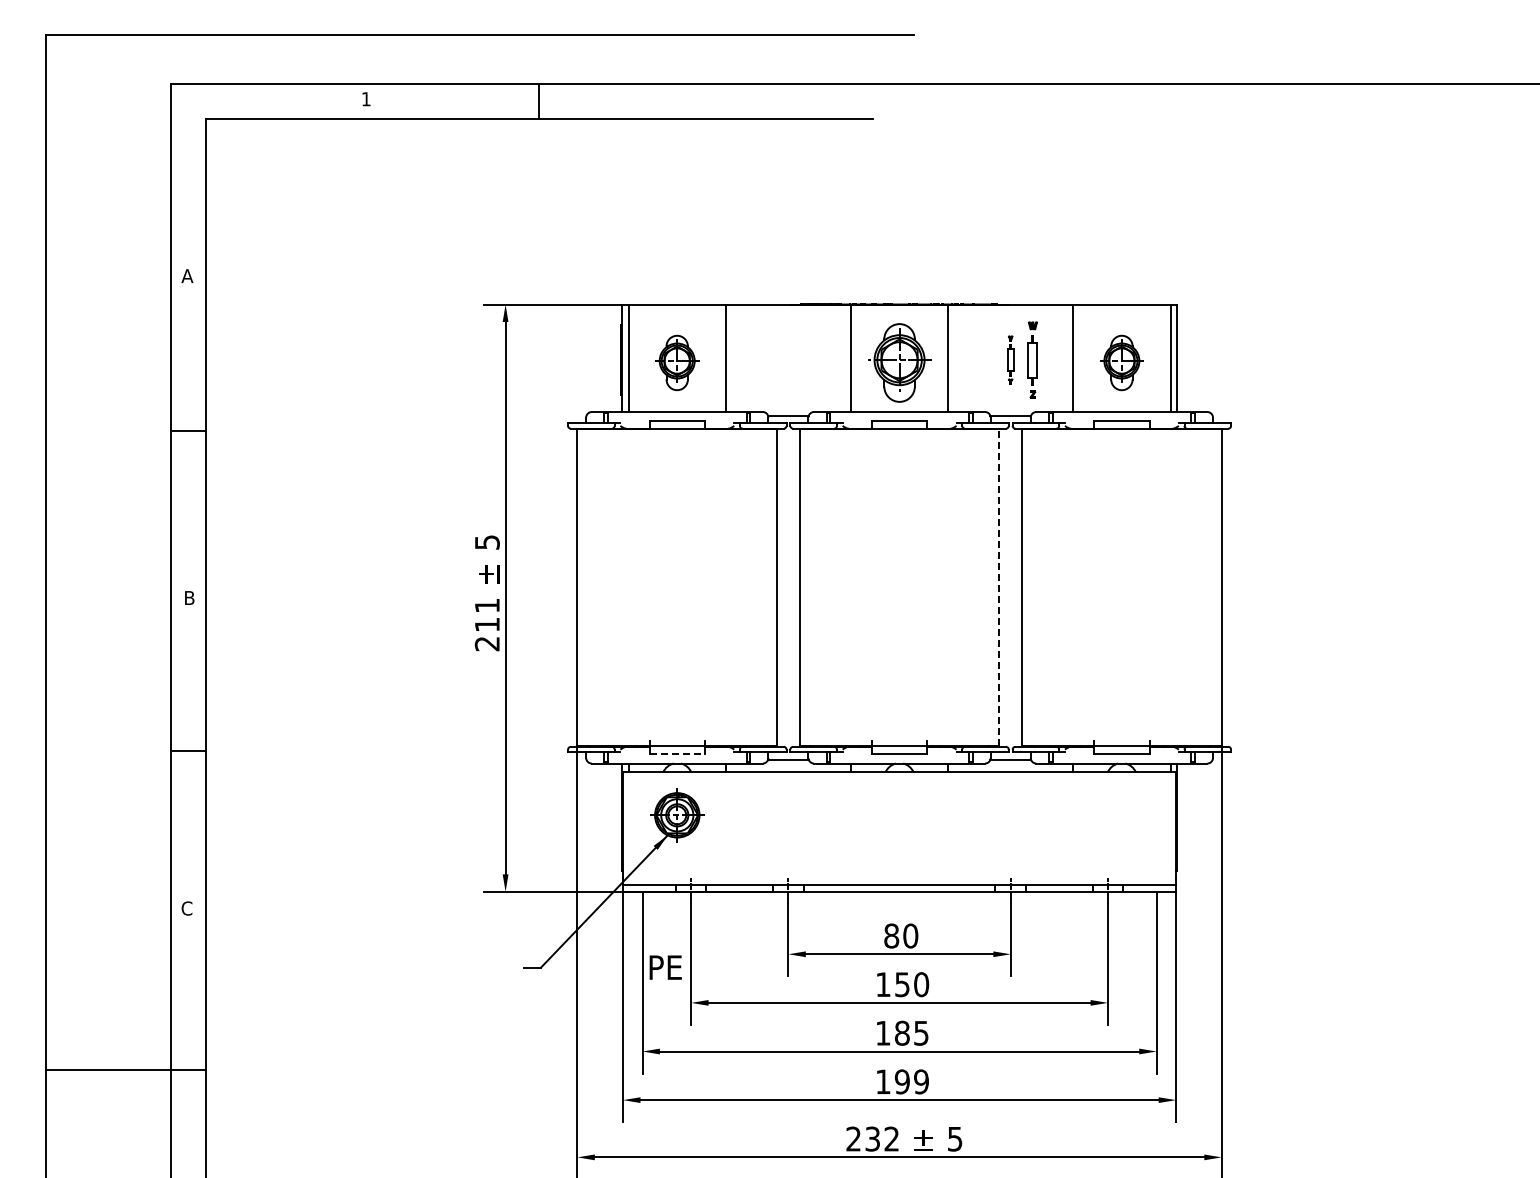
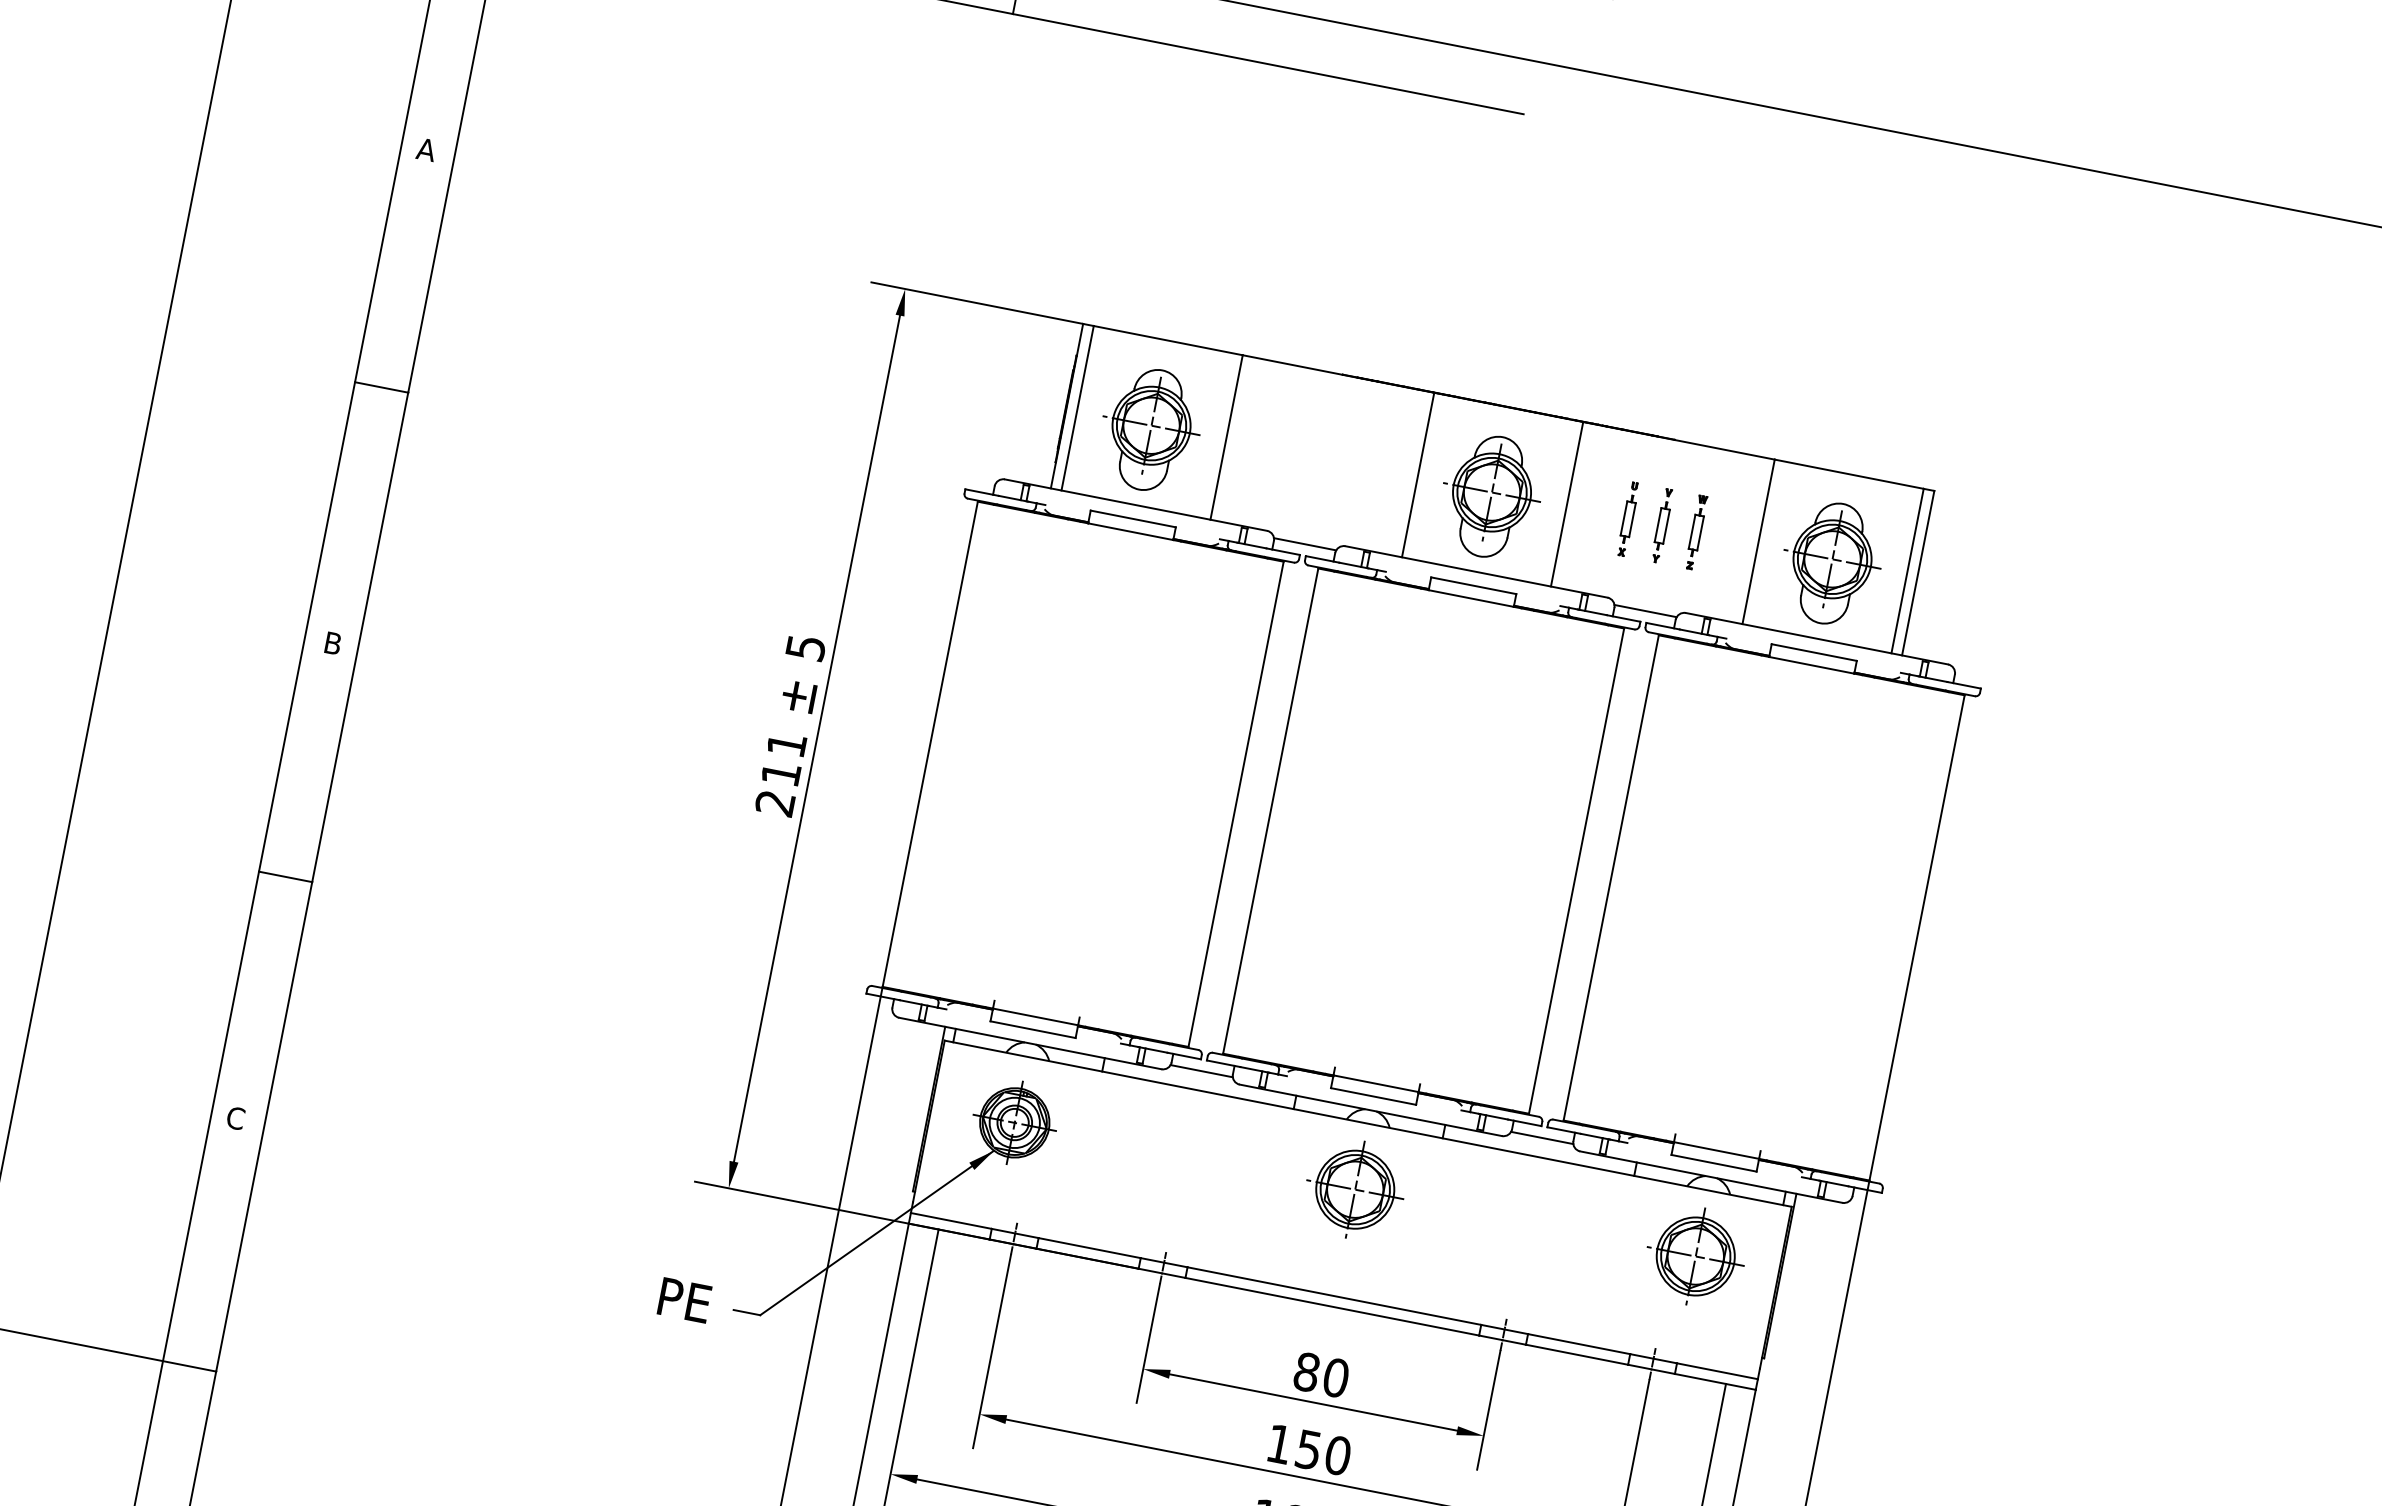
part: (1032, 359) -> (1695, 531), size x0.62
part: (988, 360) -> (1628, 519), added
part: (676, 362) -> (1149, 428), size x1.43
part: (1121, 362) -> (1831, 562), size x1.43
line: (999, 587) -> (1576, 870), dashed -> solid
line: (677, 754) -> (1033, 1029), dashed -> solid
part: (899, 814) -> (1355, 1188), added
part: (1121, 814) -> (1695, 1255), added
text: (665, 967) -> (684, 1300), moved

